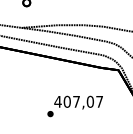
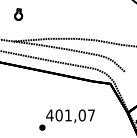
text: (76, 101) -> (68, 115), 407,07 -> 401,07

